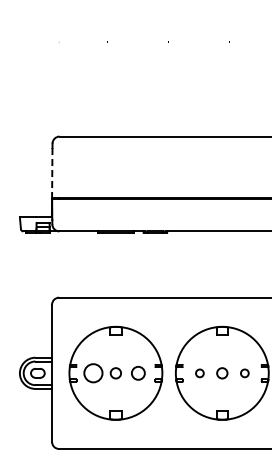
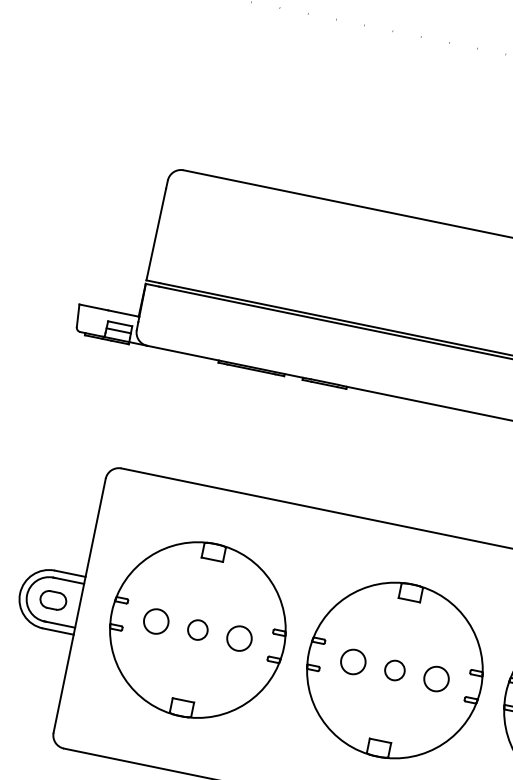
line: (52, 172) -> (156, 234), dashed -> solid
circle: (93, 373) -> (156, 621), size x0.71
circle: (199, 373) -> (352, 662), size x1.67
circle: (244, 373) -> (435, 679), size x1.67

